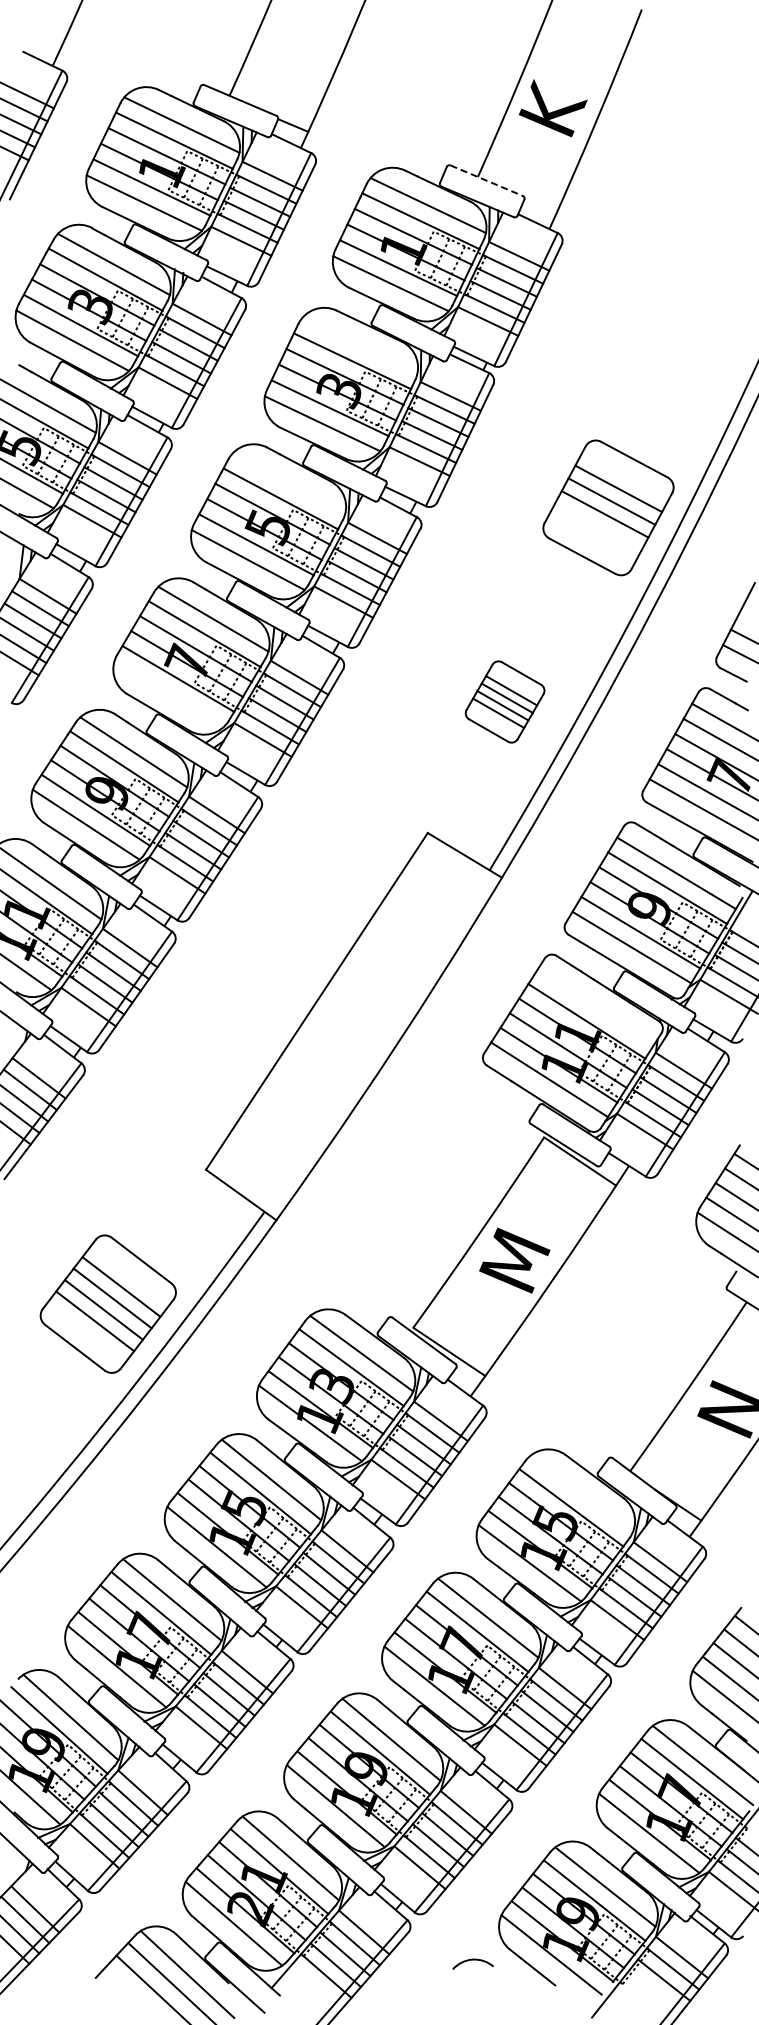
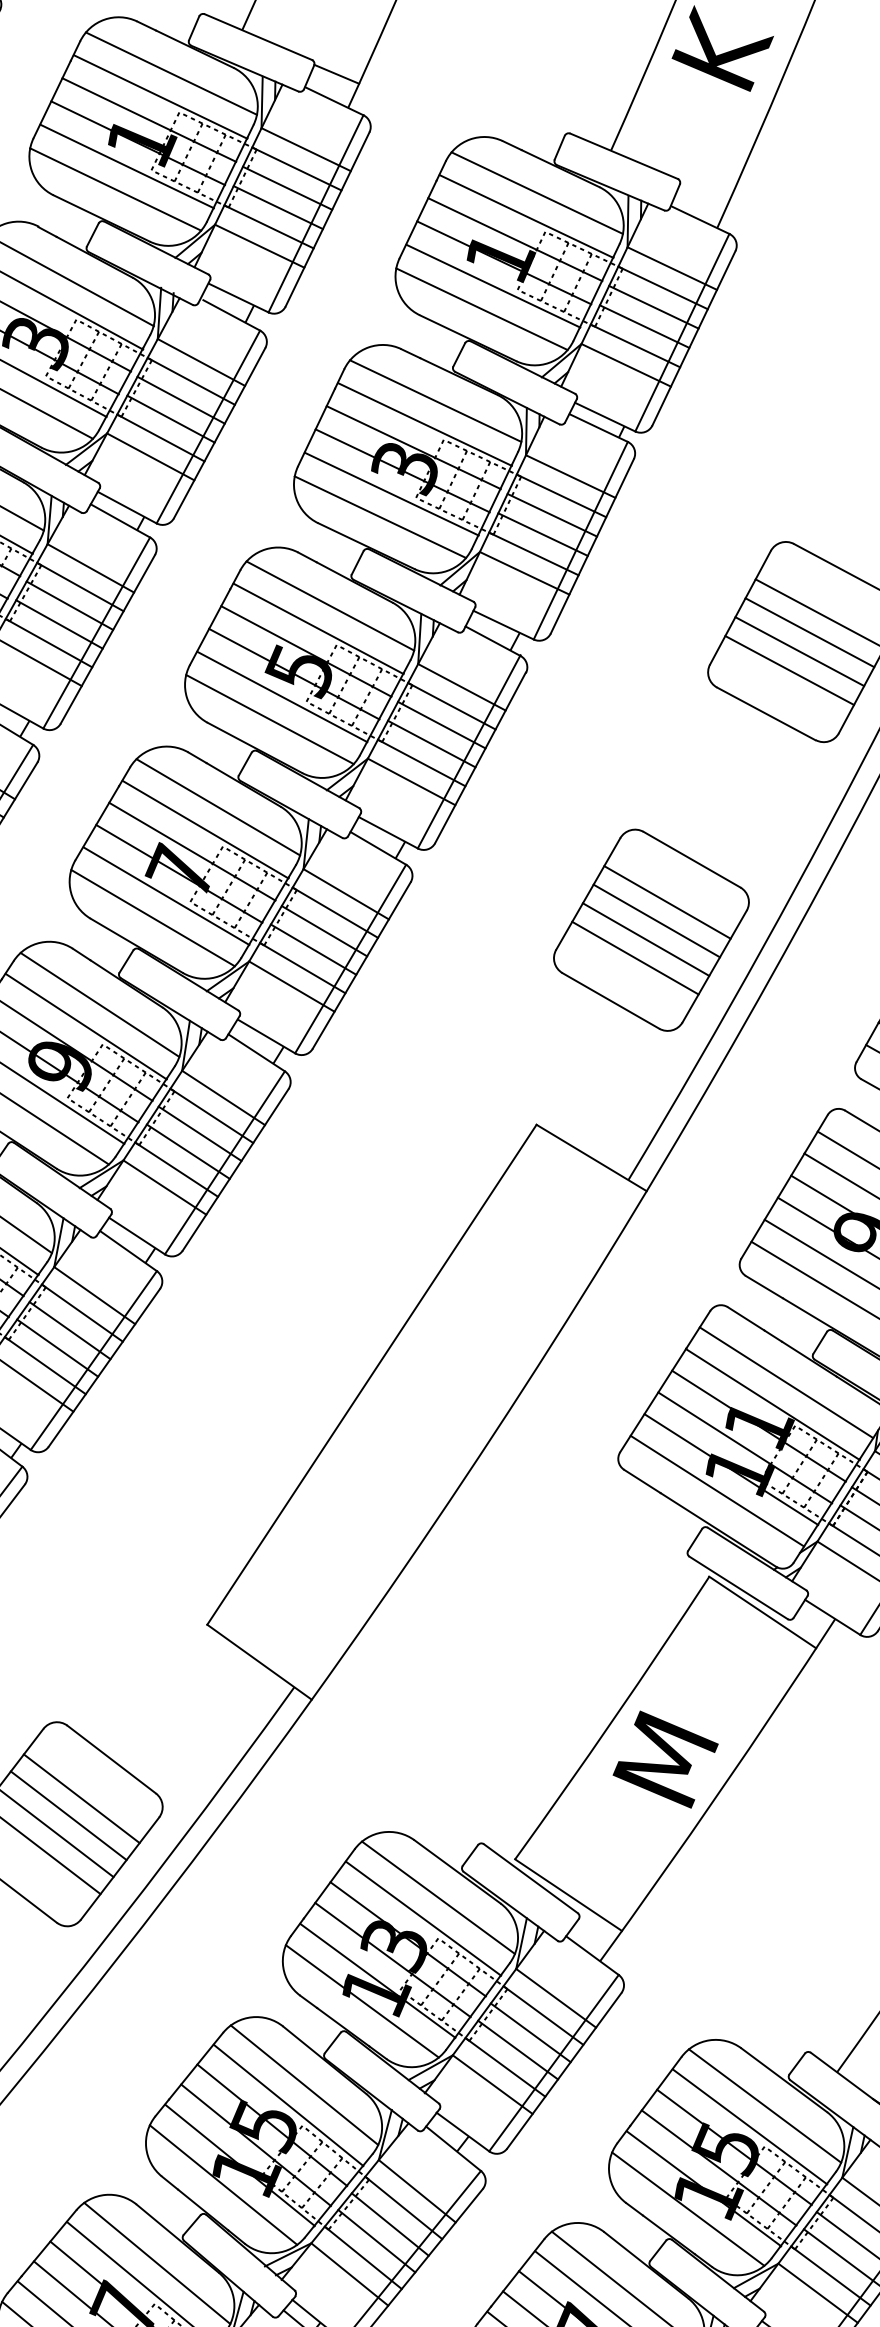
line: (487, 180) -> (625, 155), dashed -> solid
line: (359, 345) -> (435, 400), added
line: (288, 483) -> (329, 605), added
line: (597, 526) -> (788, 669), added
line: (169, 693) -> (153, 917), added
part: (504, 701) -> (650, 929), size x1.67
line: (595, 1006) -> (785, 1382), added
line: (581, 1493) -> (764, 2105), added

